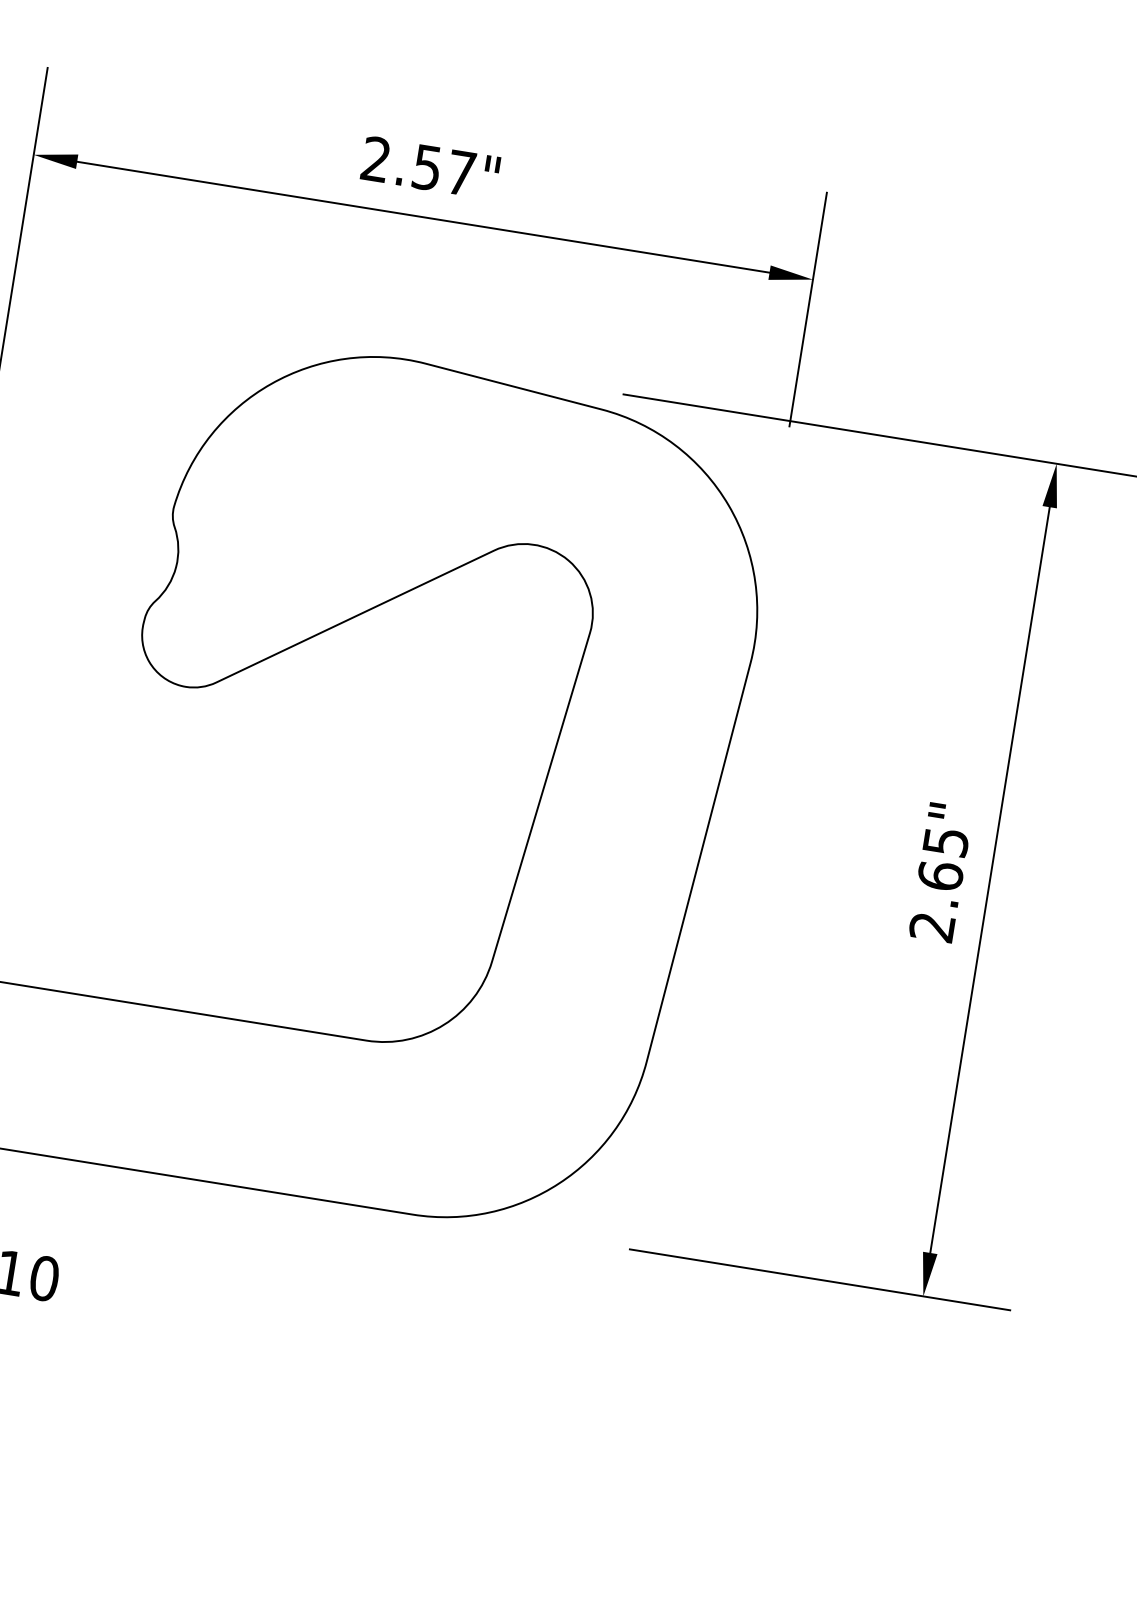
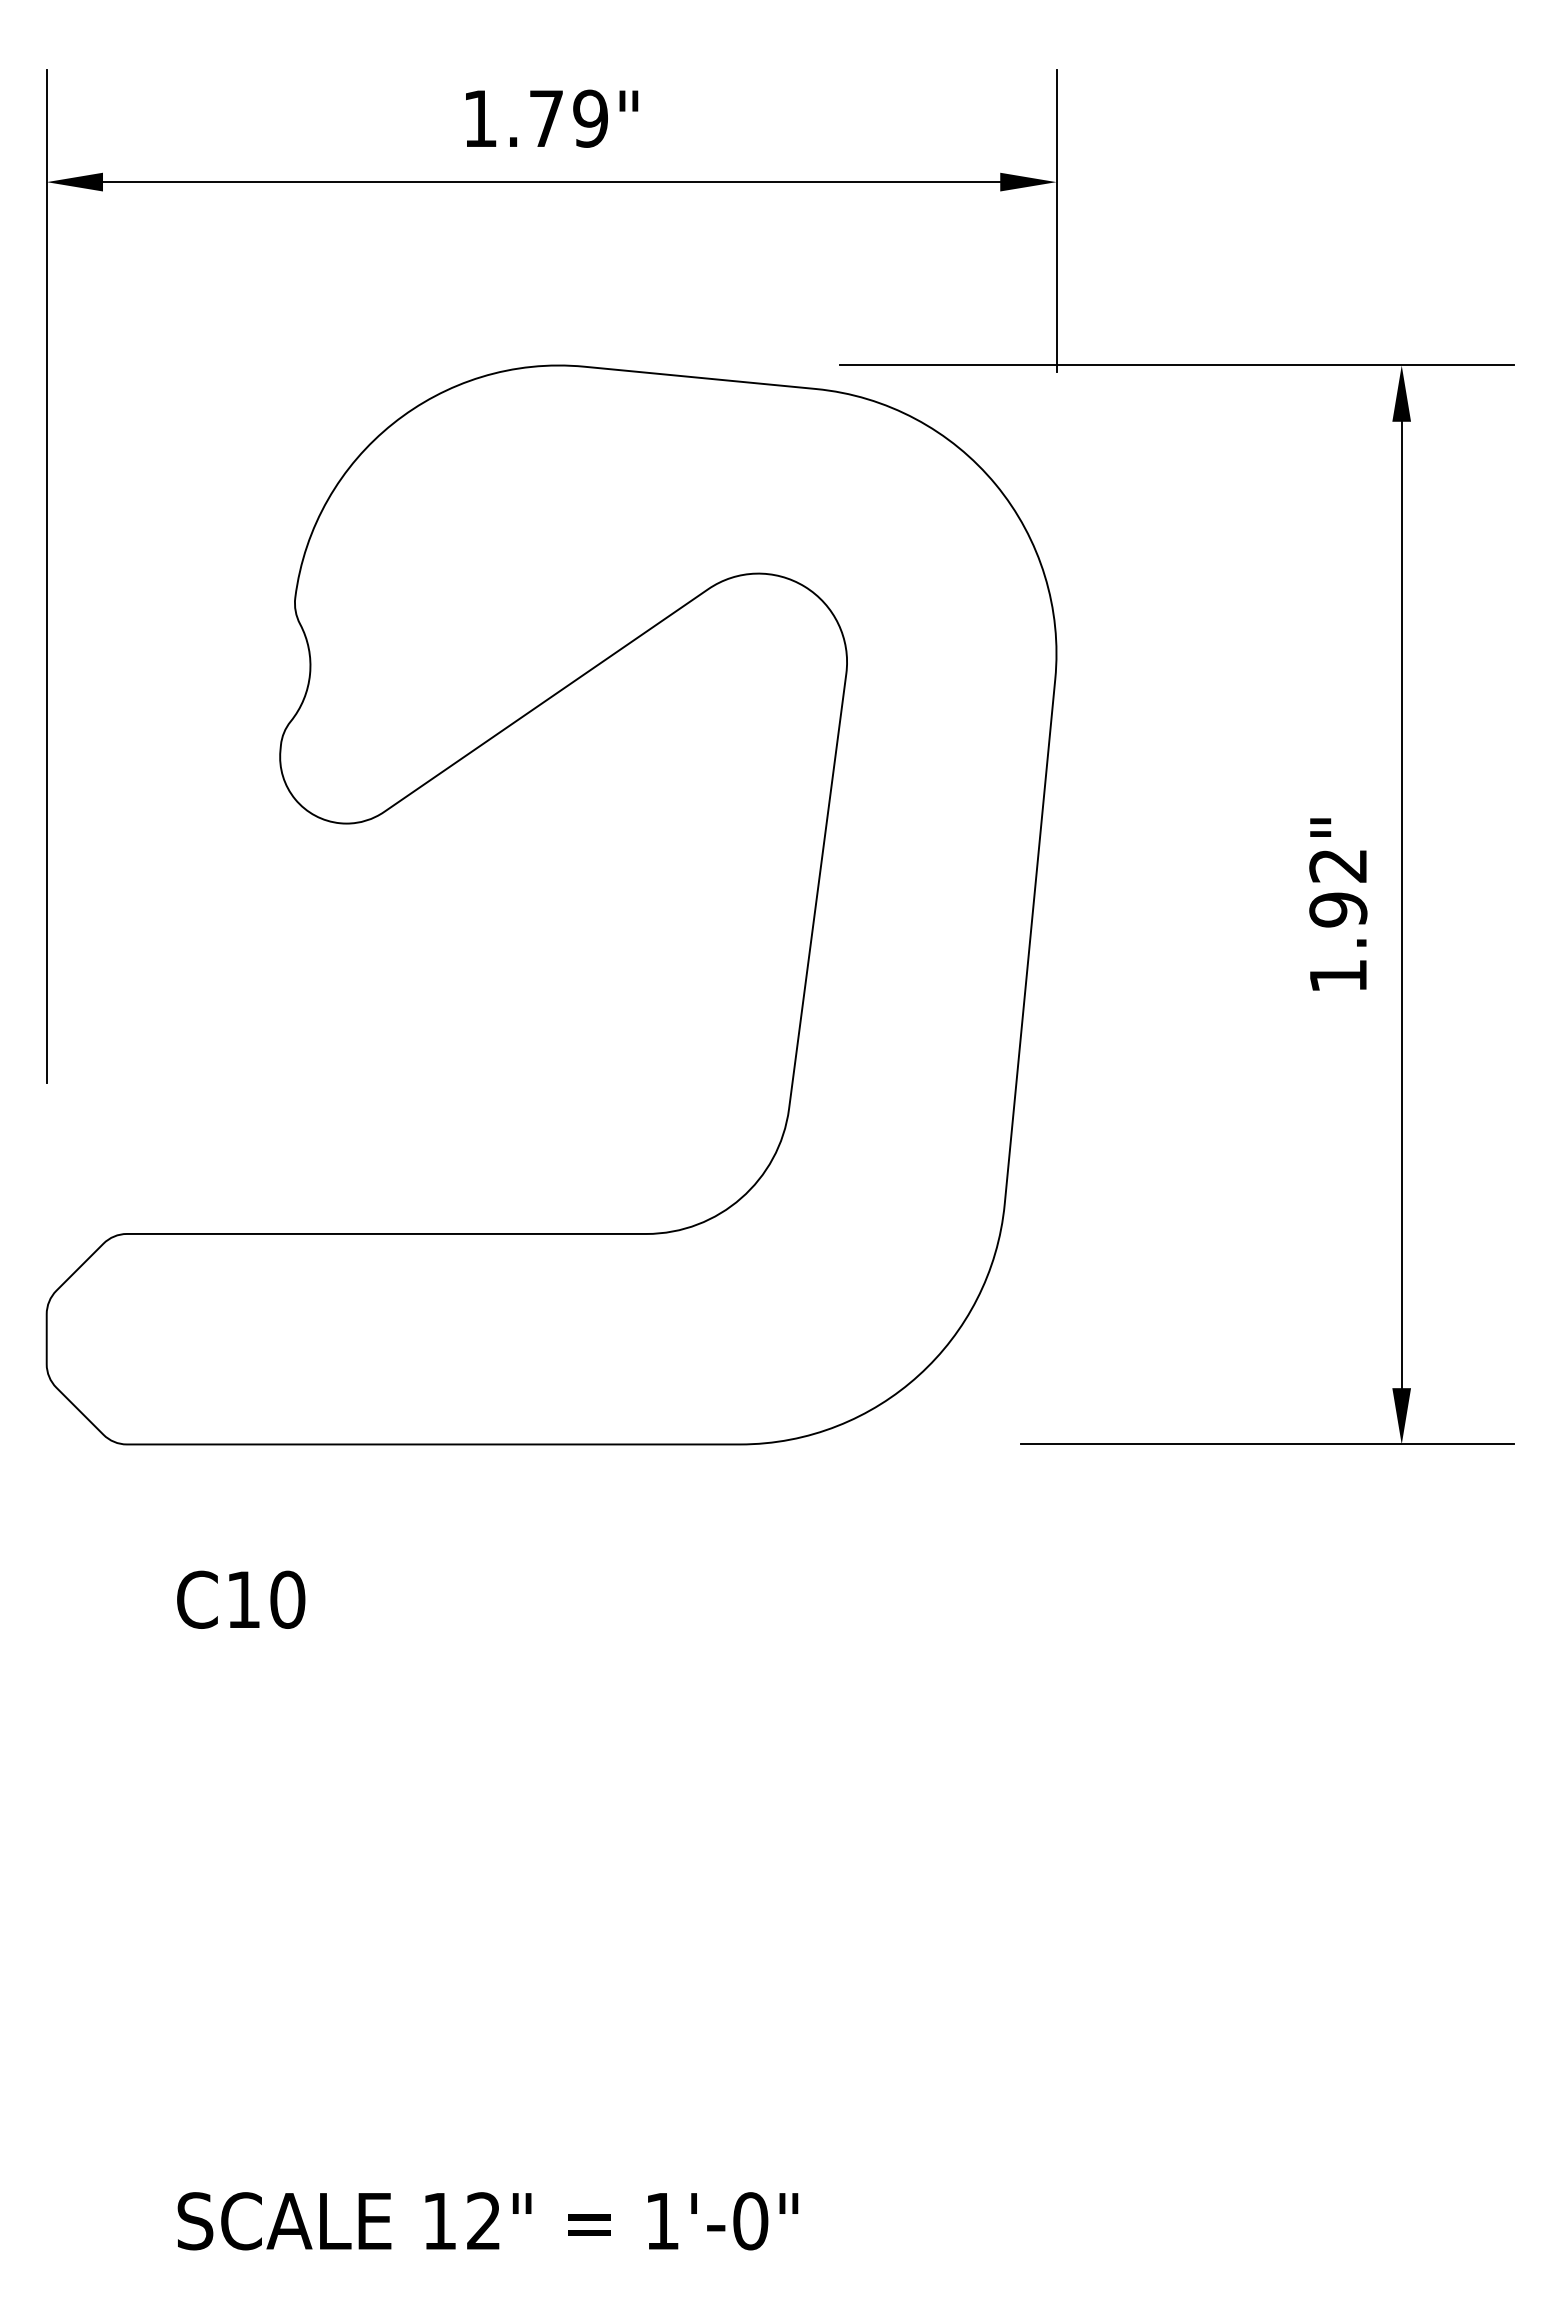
text: (418, 166) -> (535, 118), 2.57" -> 1.79"
text: (939, 885) -> (1338, 921), 2.65" -> 1.92"

